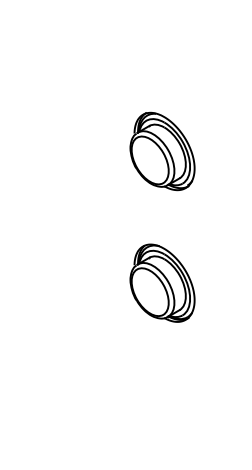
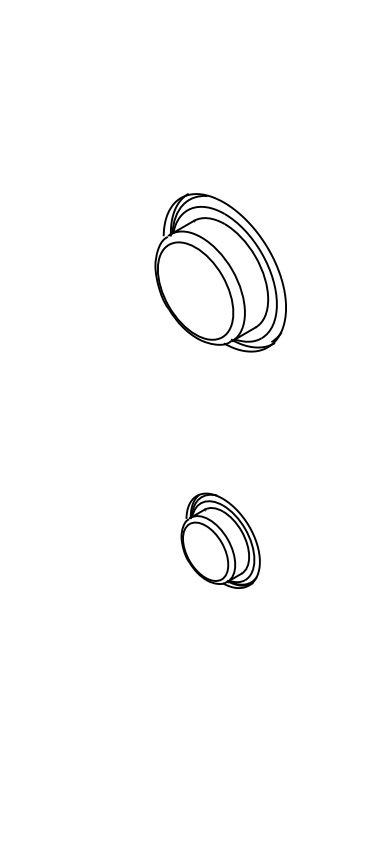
part: (162, 282) -> (220, 539), size x0.6

